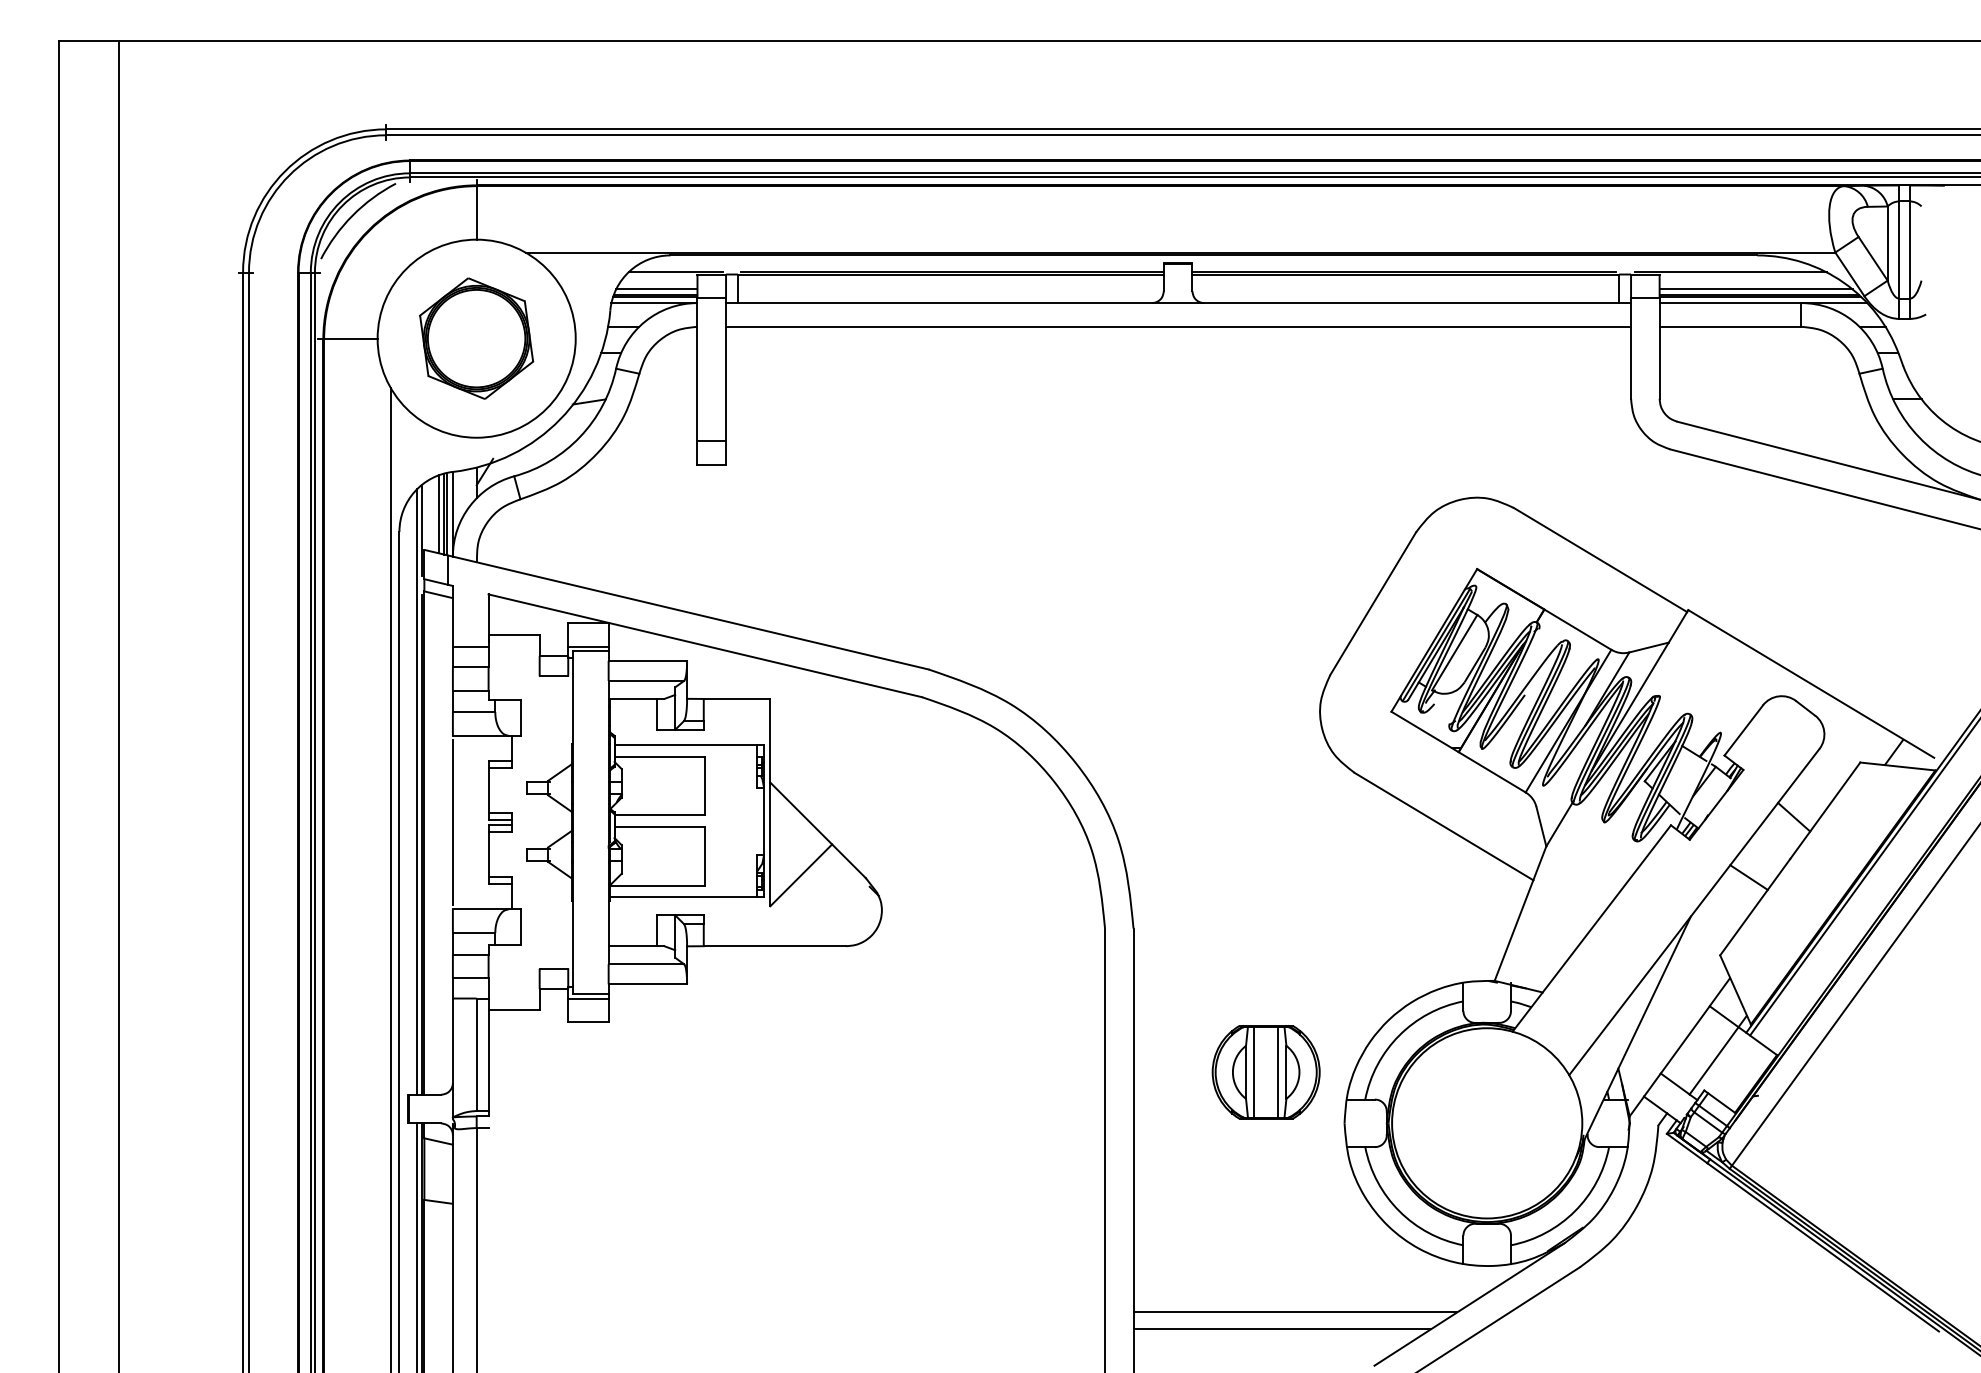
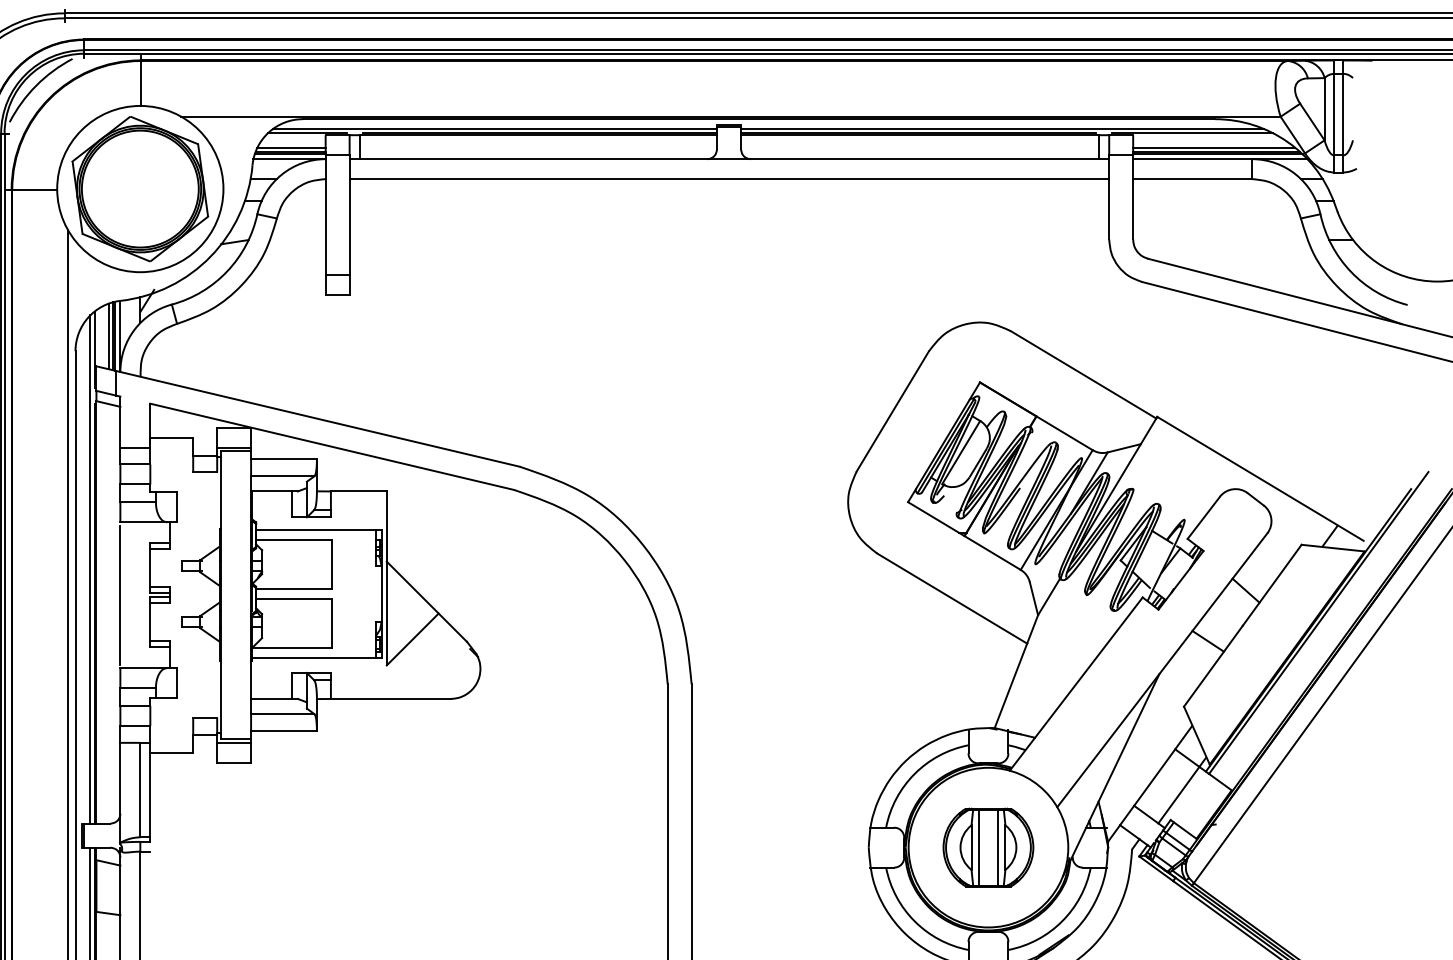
line: (898, 267) -> (494, 129), added
line: (1503, 267) -> (1002, 129), added
part: (476, 338) -> (140, 188), size x1.43
part: (1265, 1072) -> (987, 847), moved

